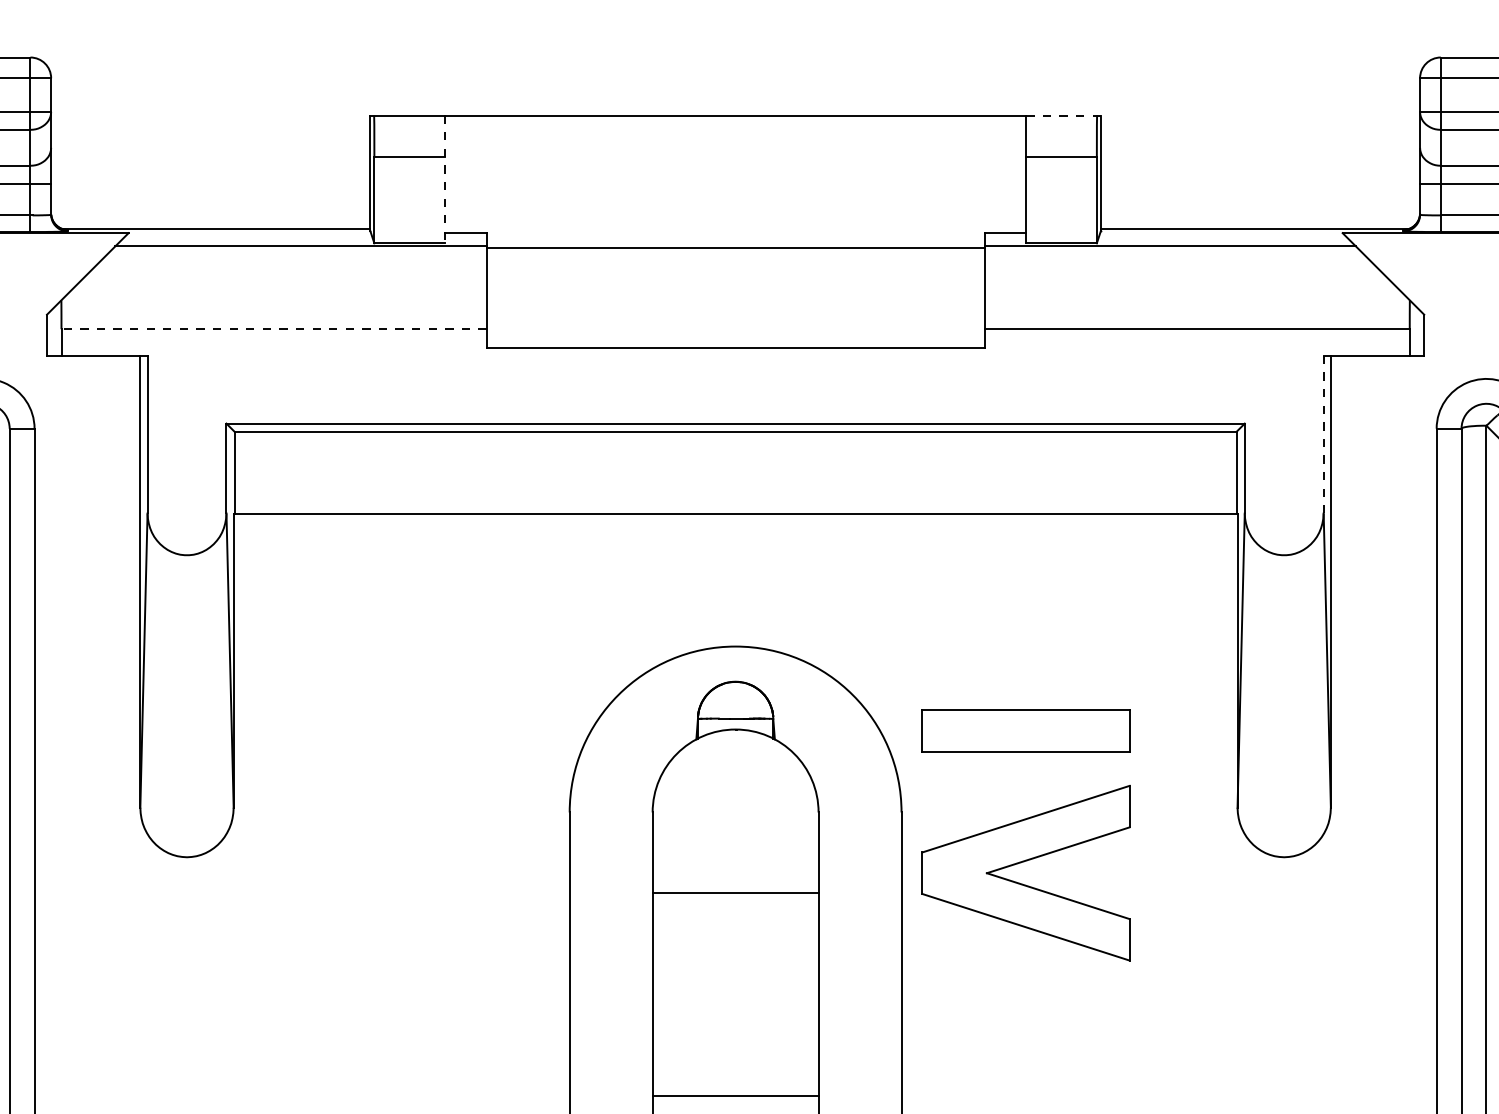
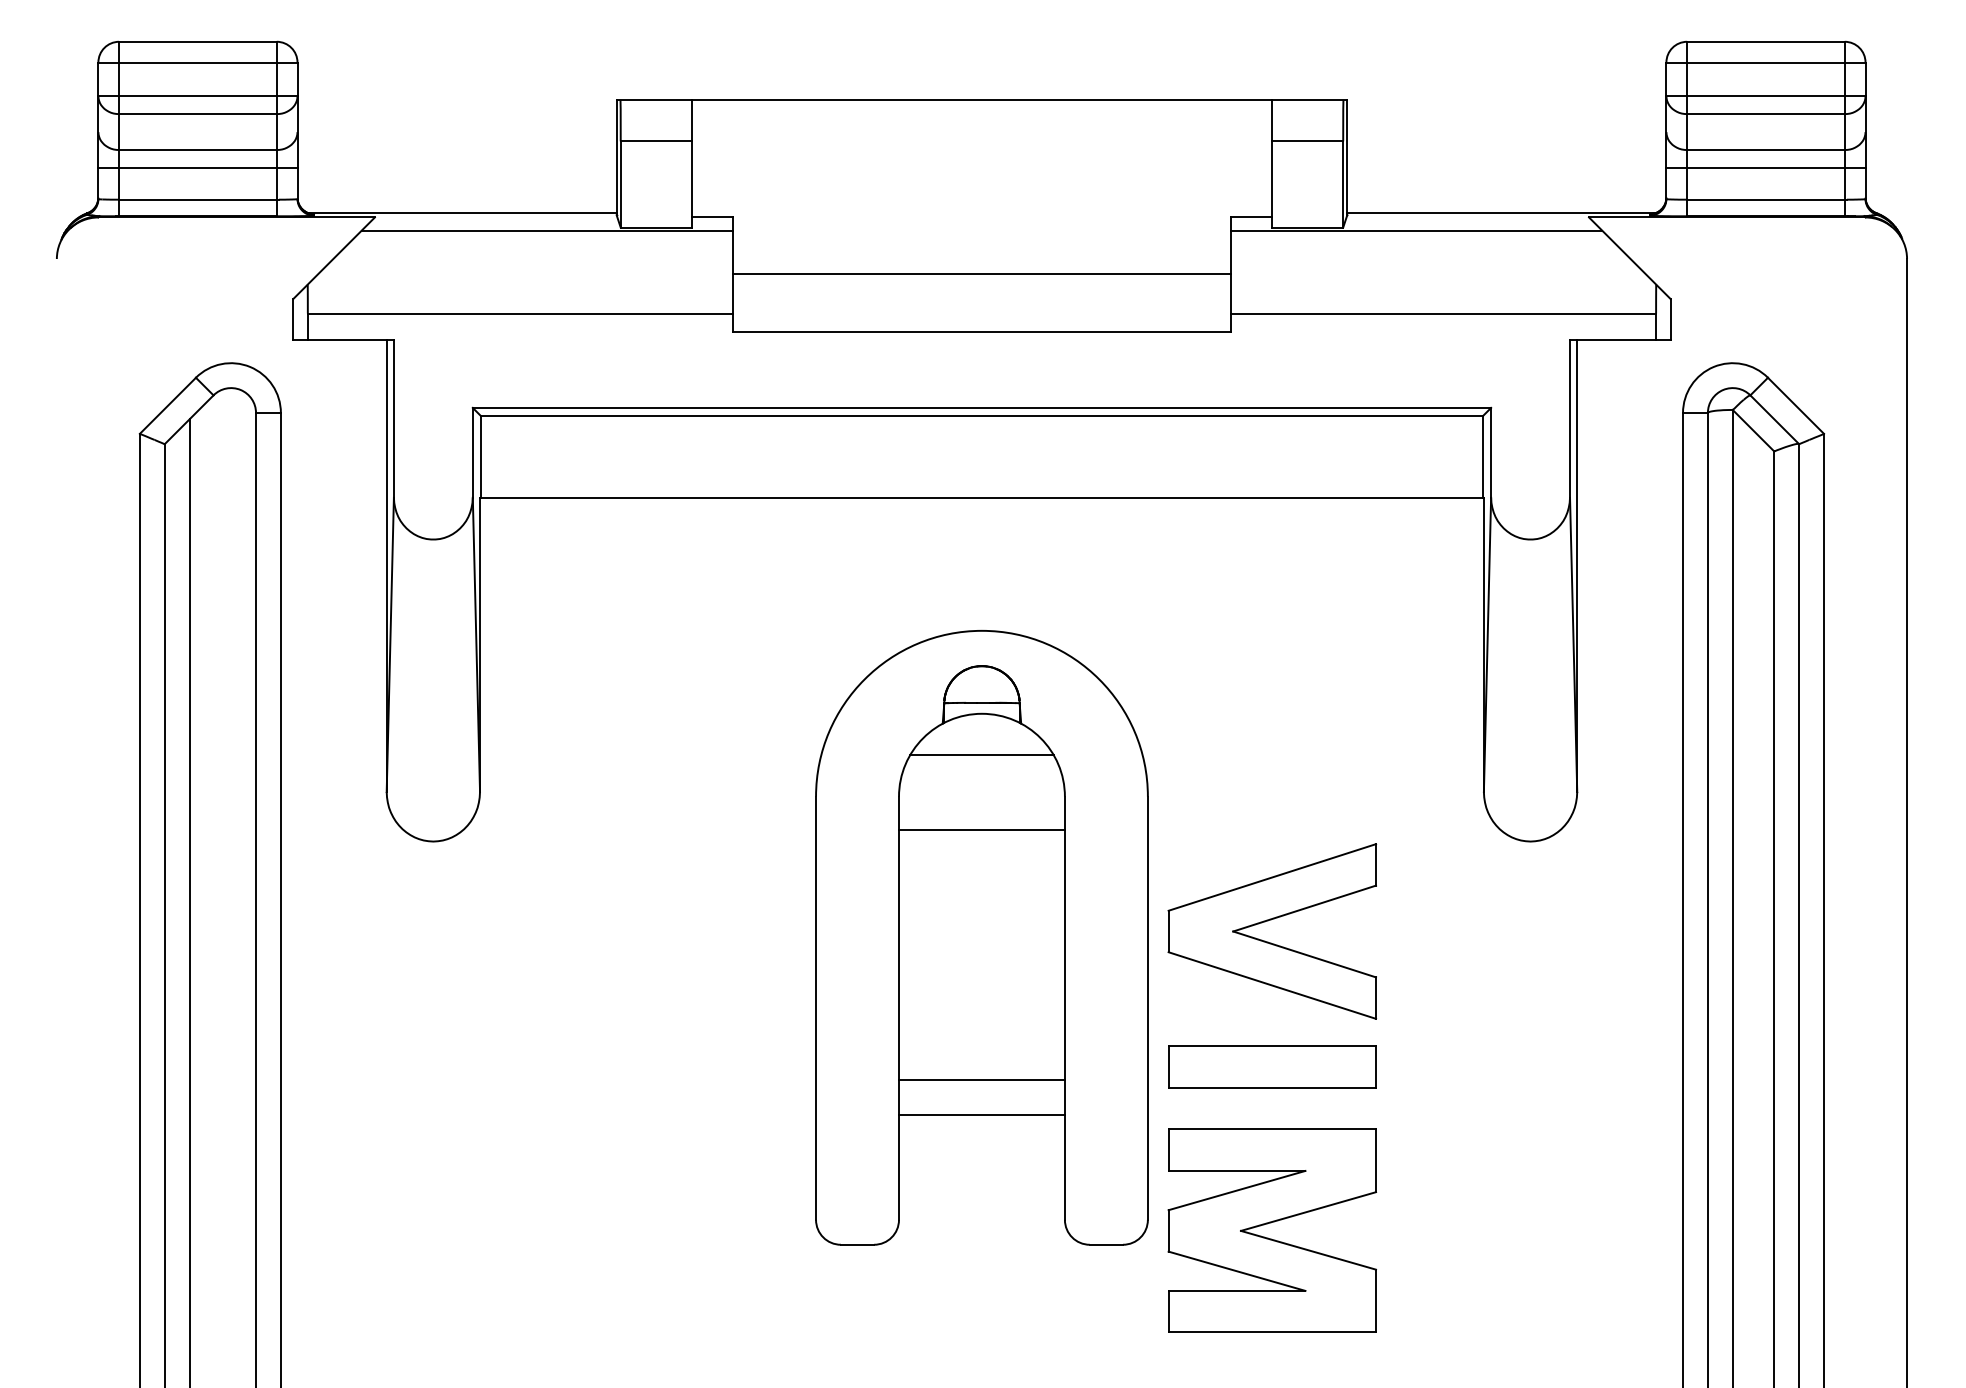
line: (1063, 115) -> (1309, 99), dashed -> solid
line: (445, 179) -> (691, 163), dashed -> solid
line: (735, 248) -> (981, 274), moved
line: (274, 329) -> (520, 313), dashed -> solid
line: (1324, 435) -> (1570, 419), dashed -> solid
part: (1026, 730) -> (1272, 1066), moved
line: (735, 771) -> (981, 755), added
part: (1022, 863) -> (1268, 921), moved
line: (735, 892) -> (981, 829), moved

